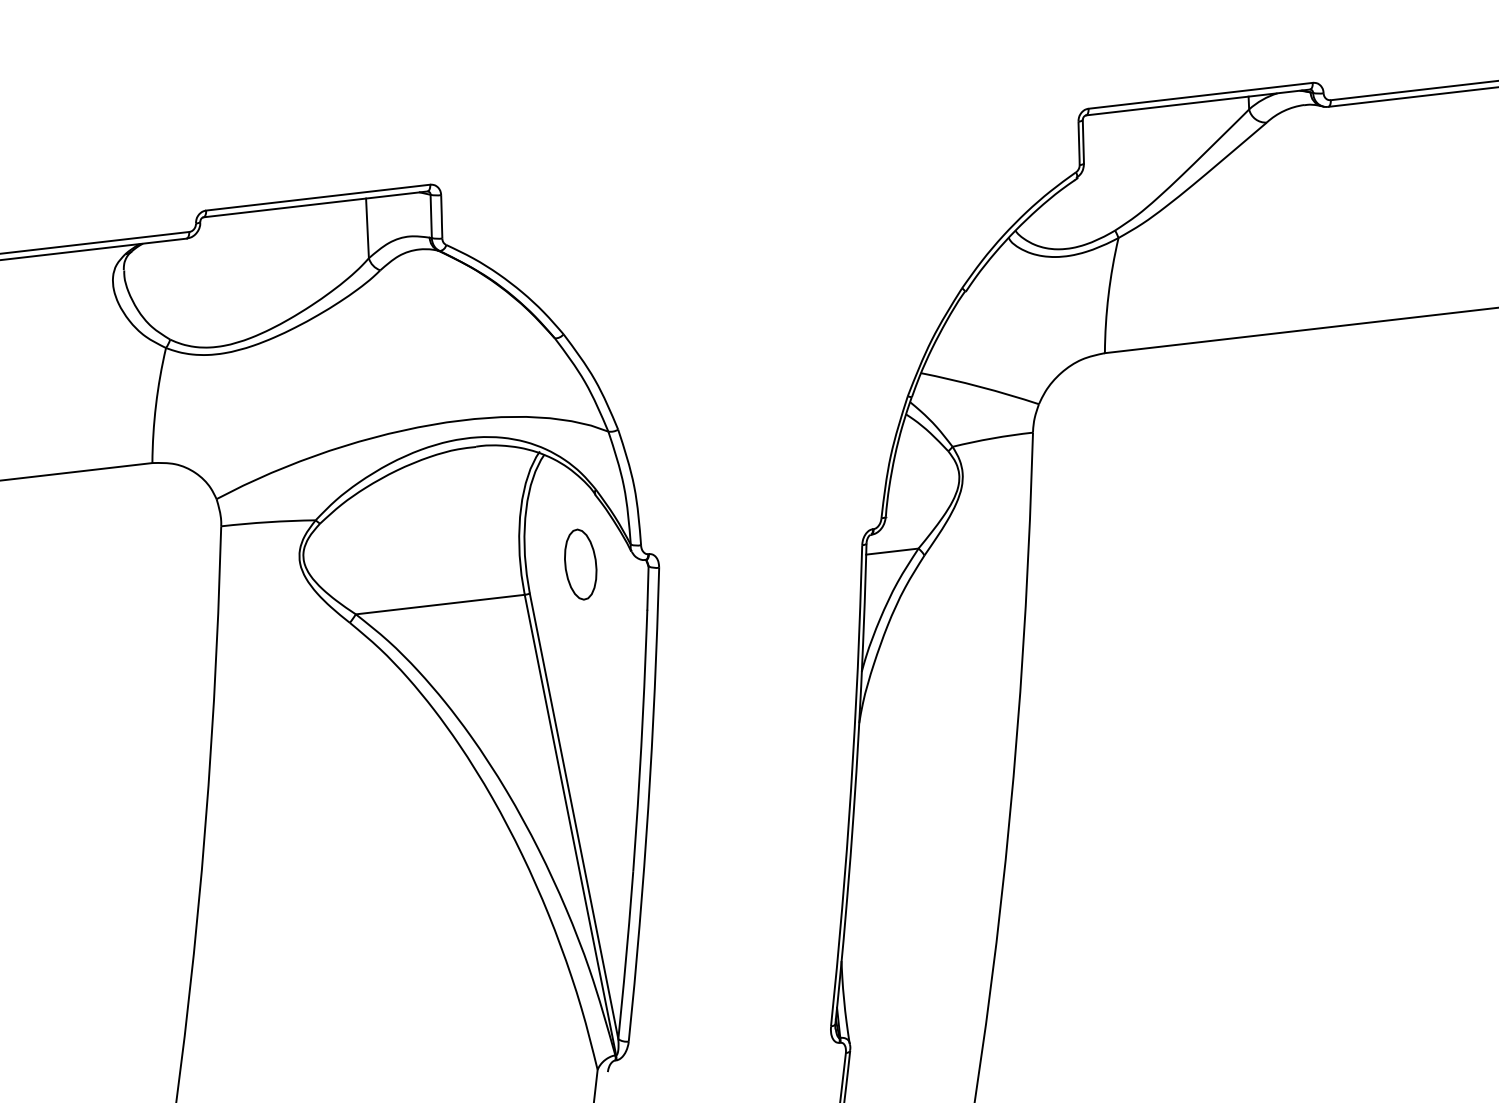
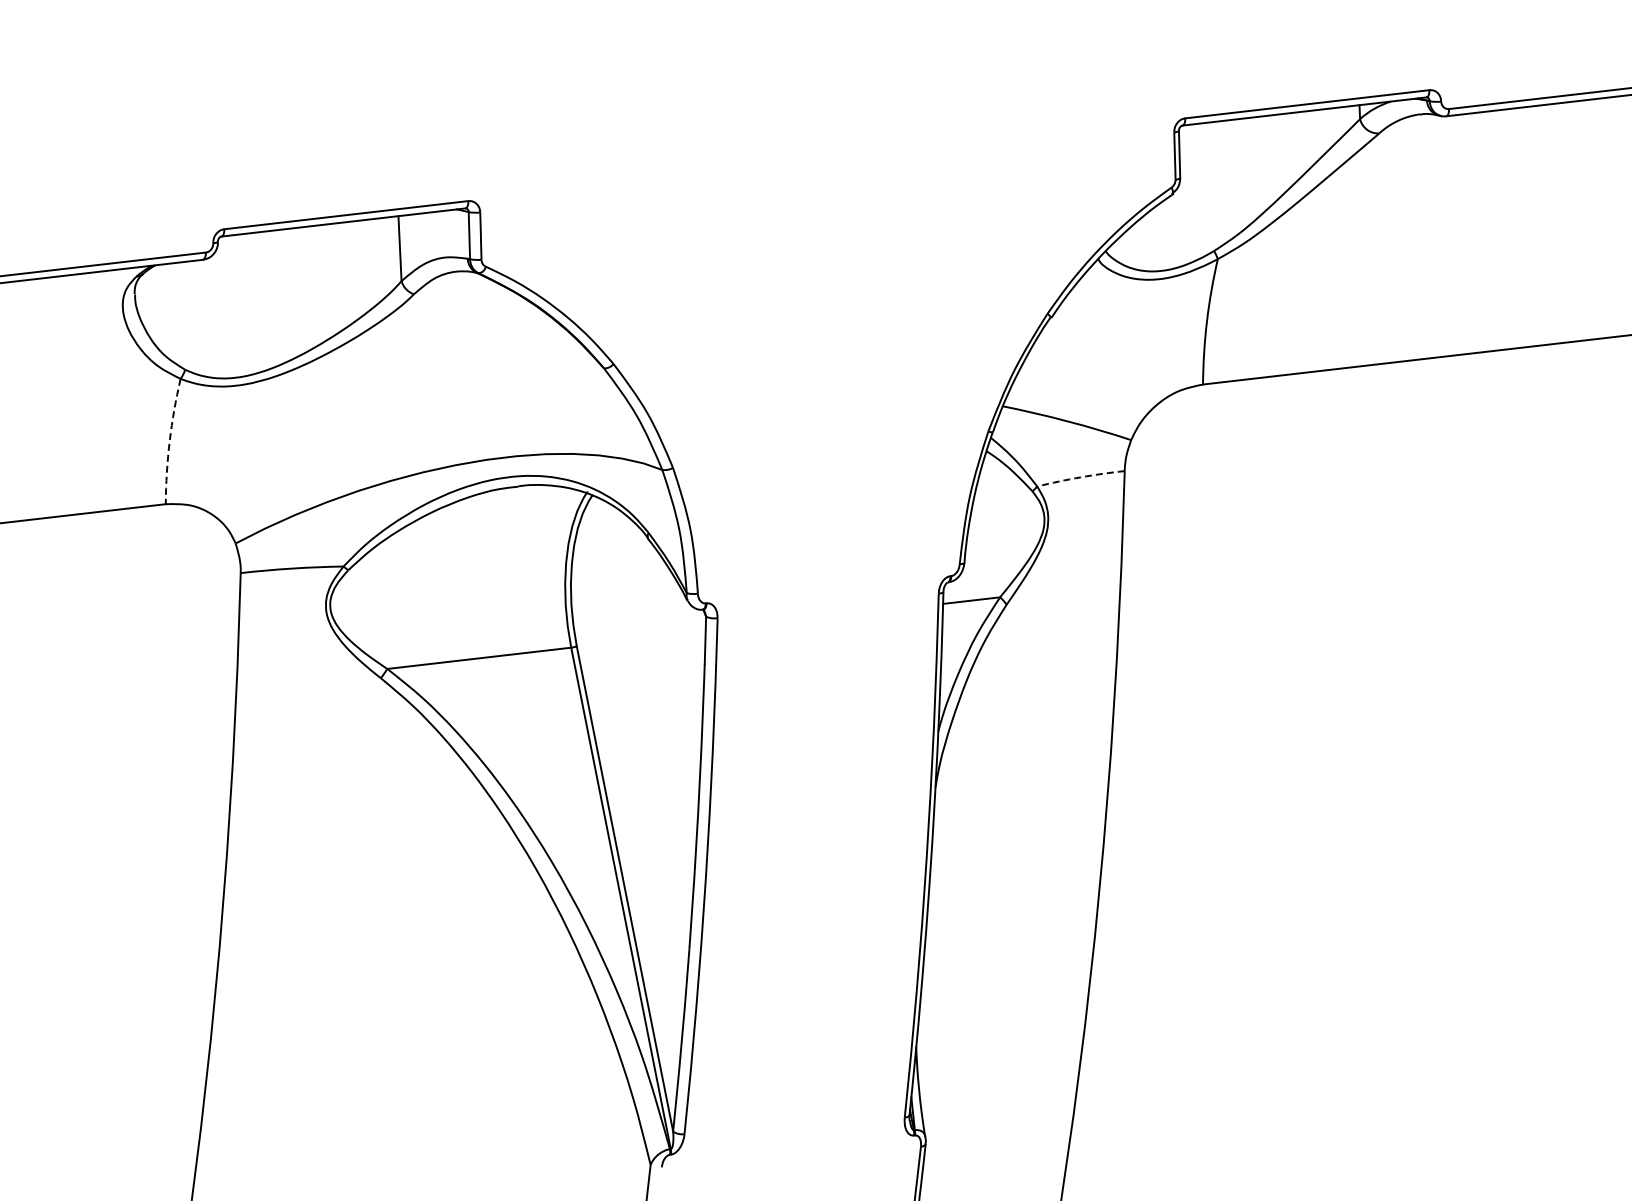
arc: (155, 405) -> (169, 441), solid -> dashed
arc: (992, 438) -> (1080, 477), solid -> dashed
part: (580, 564) -> (632, 614), removed

